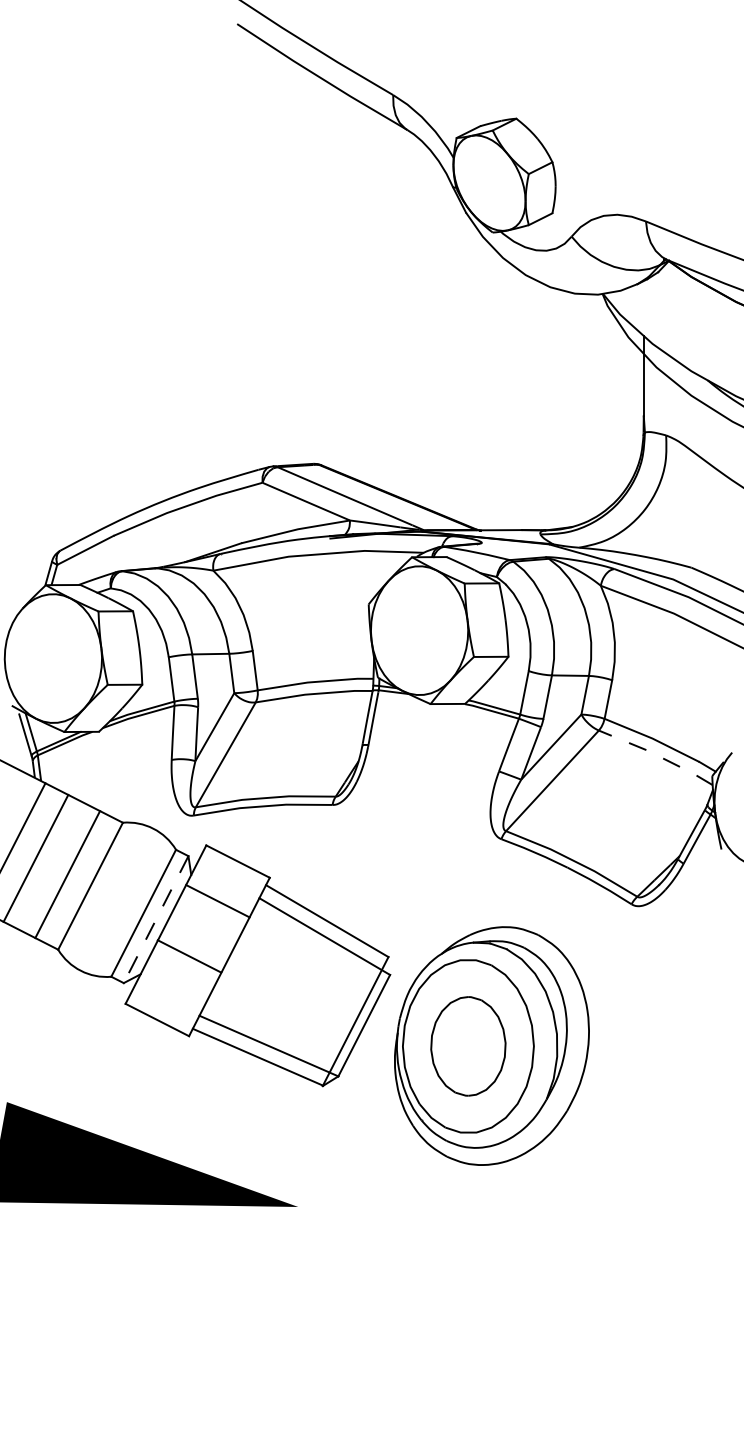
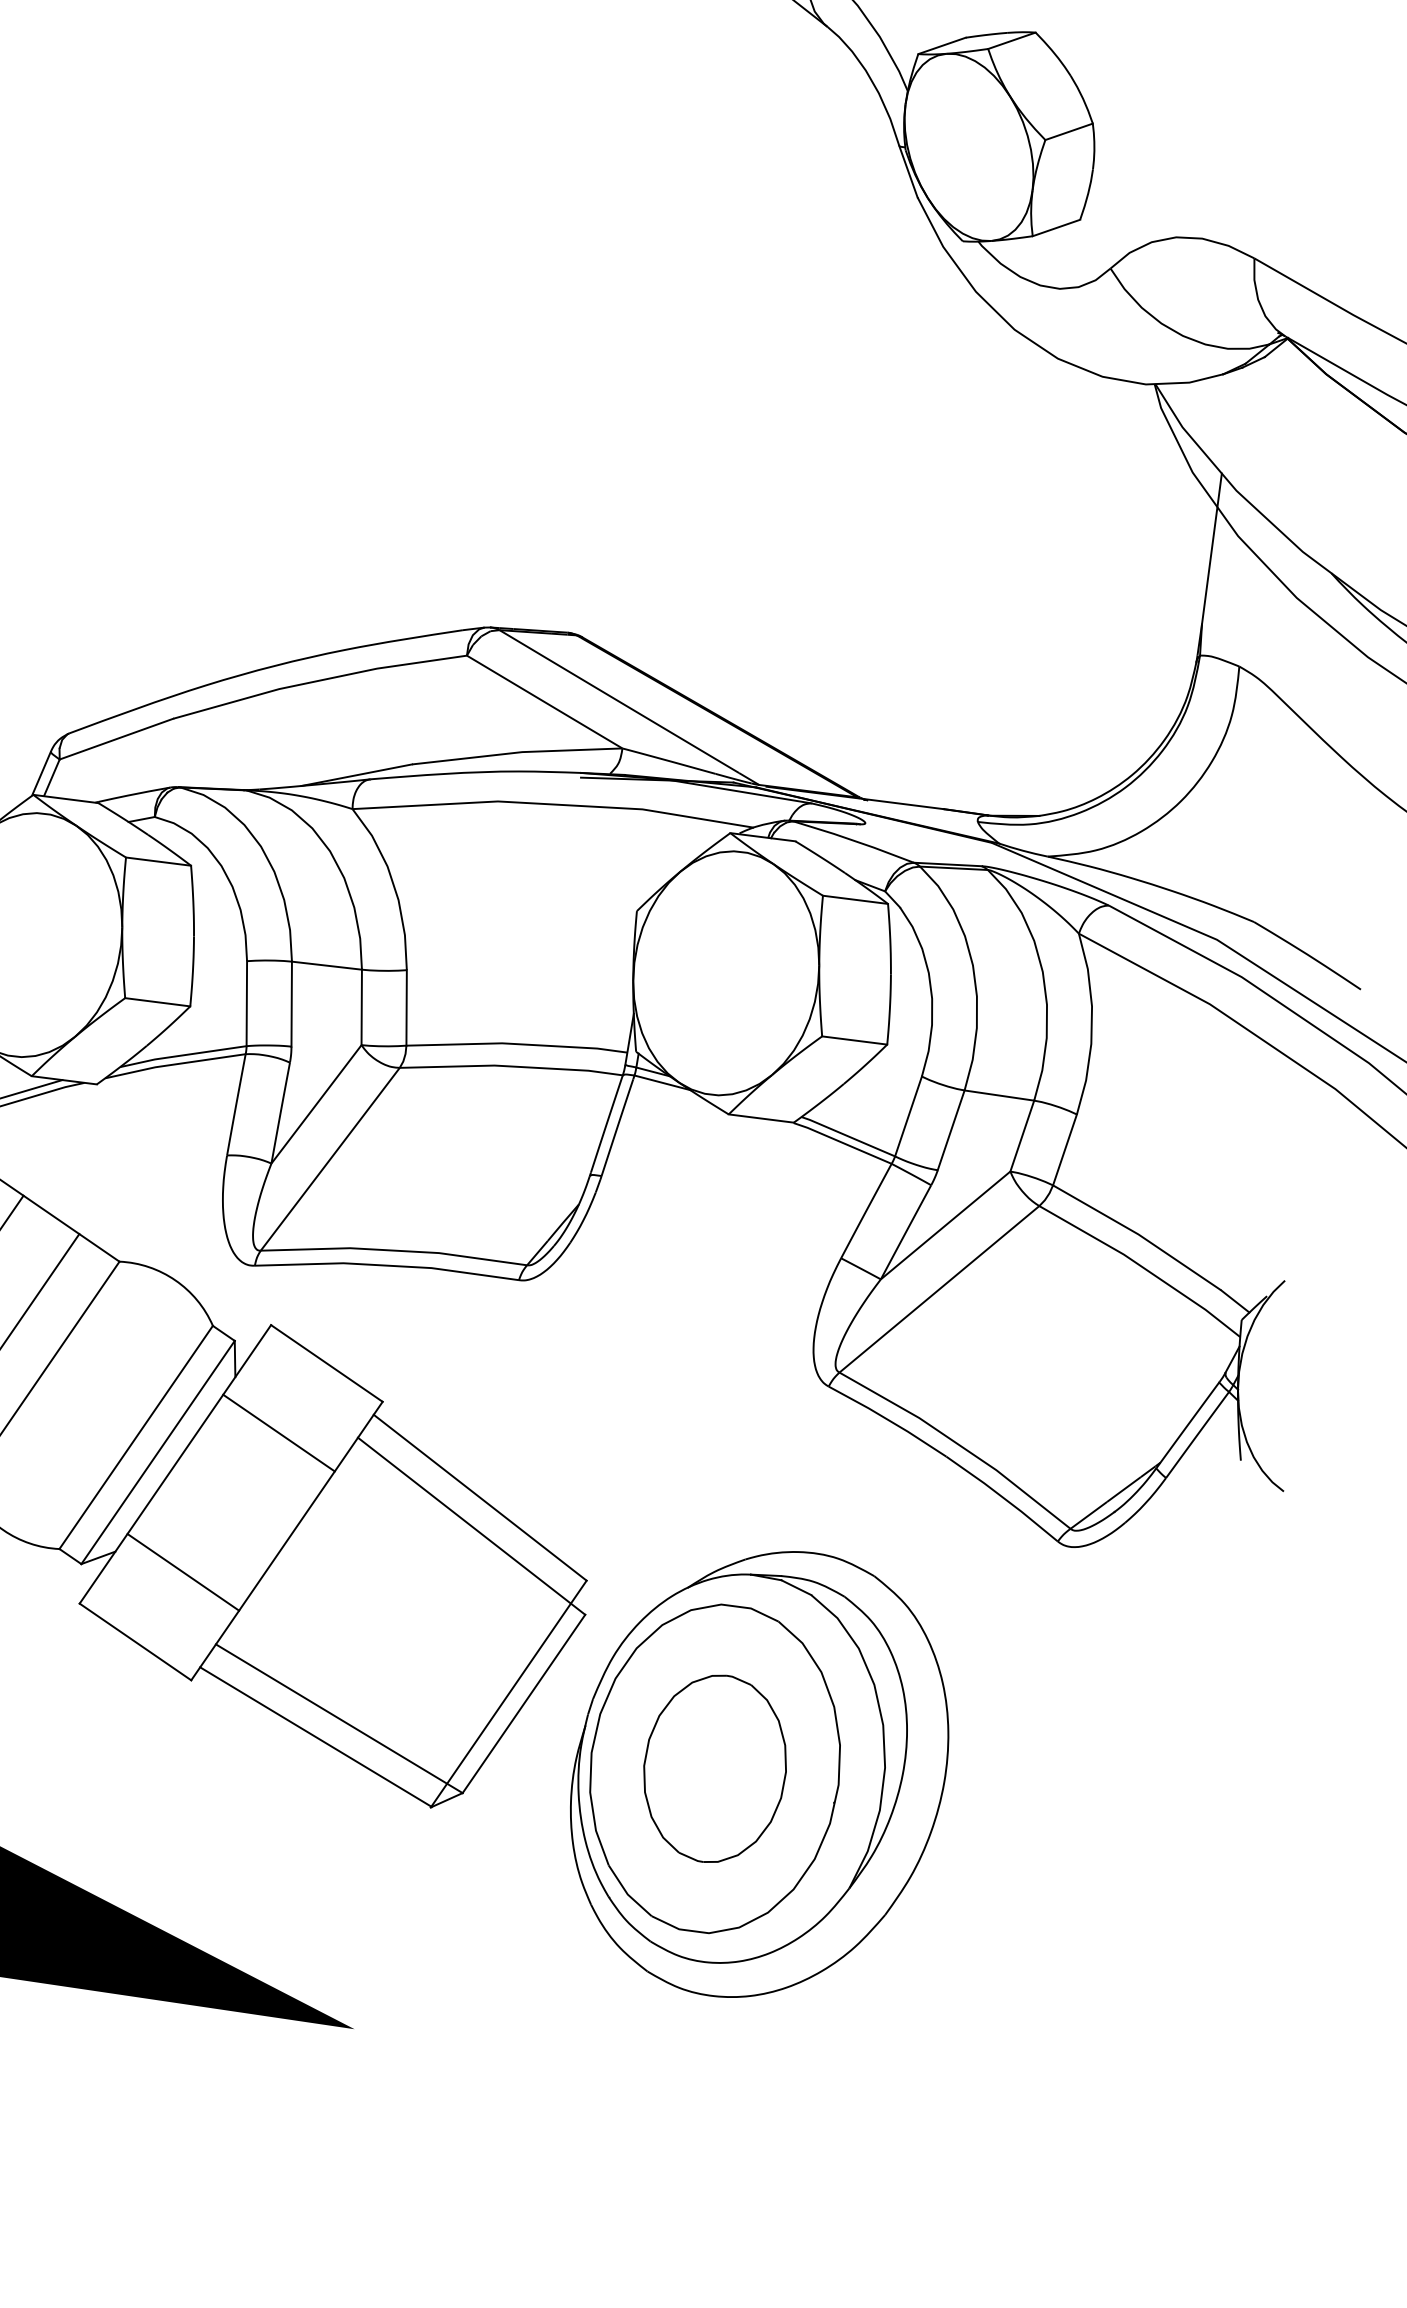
line: (656, 755) -> (1141, 1267), dashed -> solid
line: (155, 920) -> (156, 1453), dashed -> solid
line: (189, 956) -> (183, 1572), moved

